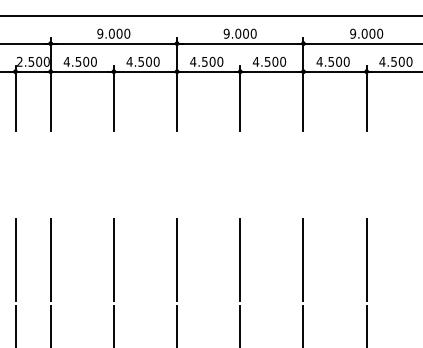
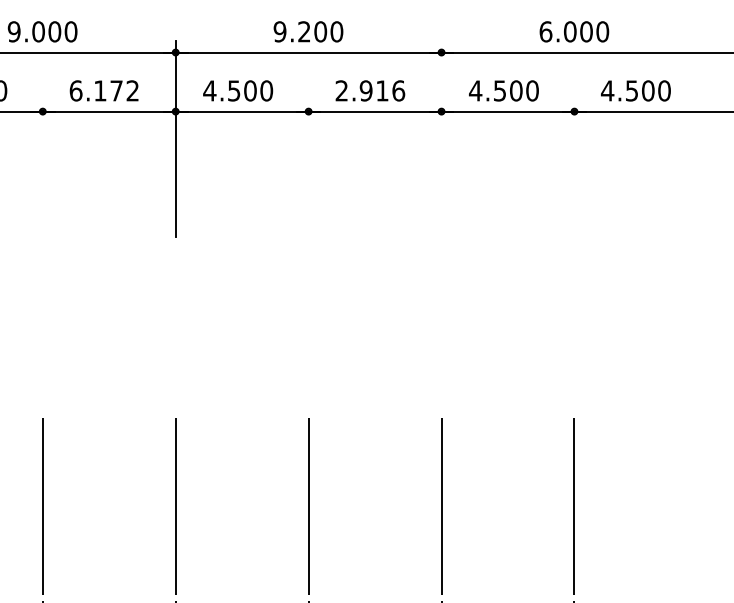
text: (238, 33) -> (304, 31), 9.000 -> 9.200
text: (353, 33) -> (546, 31), 9.000 -> 6.000
text: (142, 61) -> (102, 90), 4.500 -> 6.172
text: (269, 61) -> (370, 90), 4.500 -> 2.916
line: (303, 84) -> (441, 138), removed
line: (113, 98) -> (42, 167), removed
line: (240, 98) -> (309, 167), removed
line: (366, 98) -> (574, 167), removed

